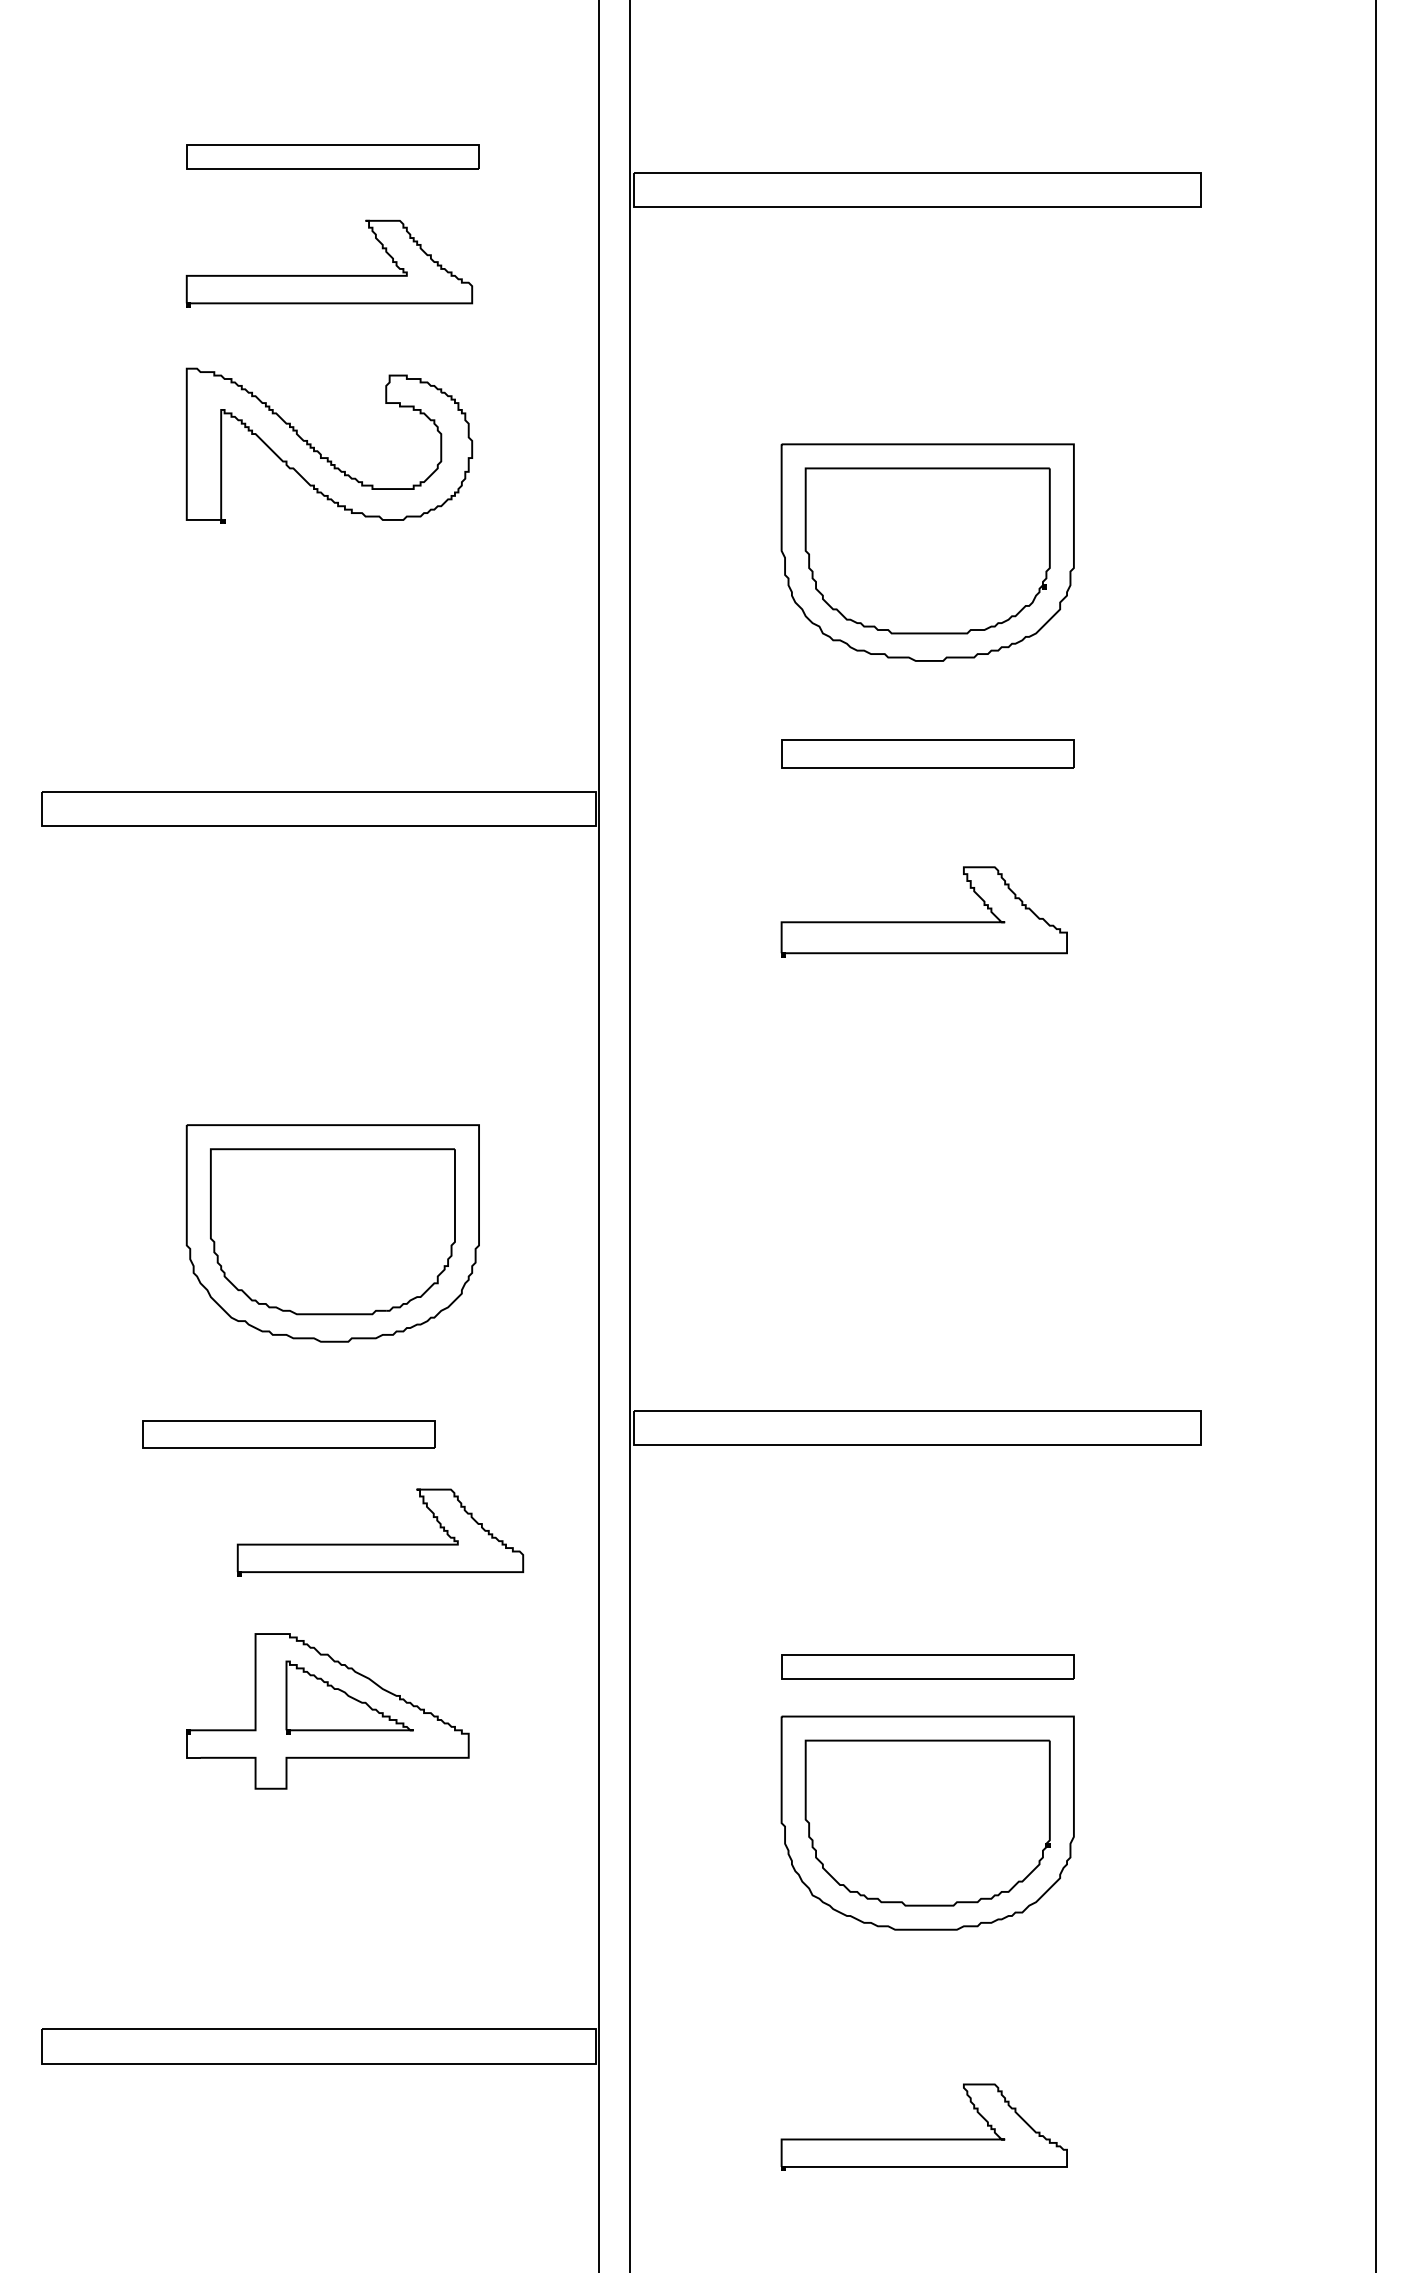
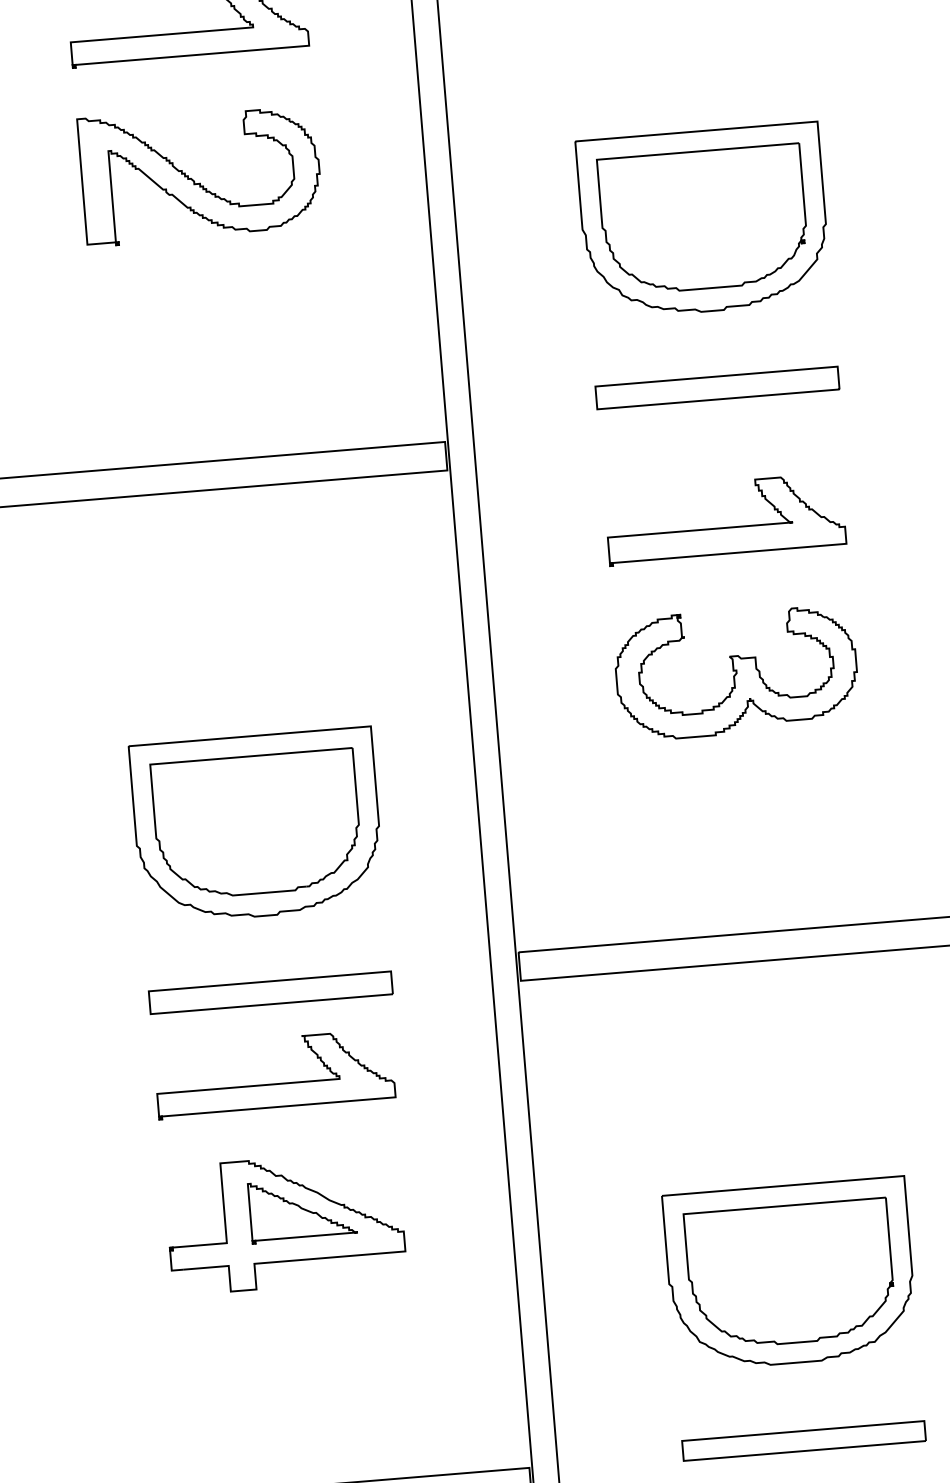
part: (922, 1095) -> (736, 671), added
part: (288, 1434) -> (270, 992), moved
part: (380, 1543) -> (275, 1083), moved
part: (927, 1666) -> (803, 1440), moved

